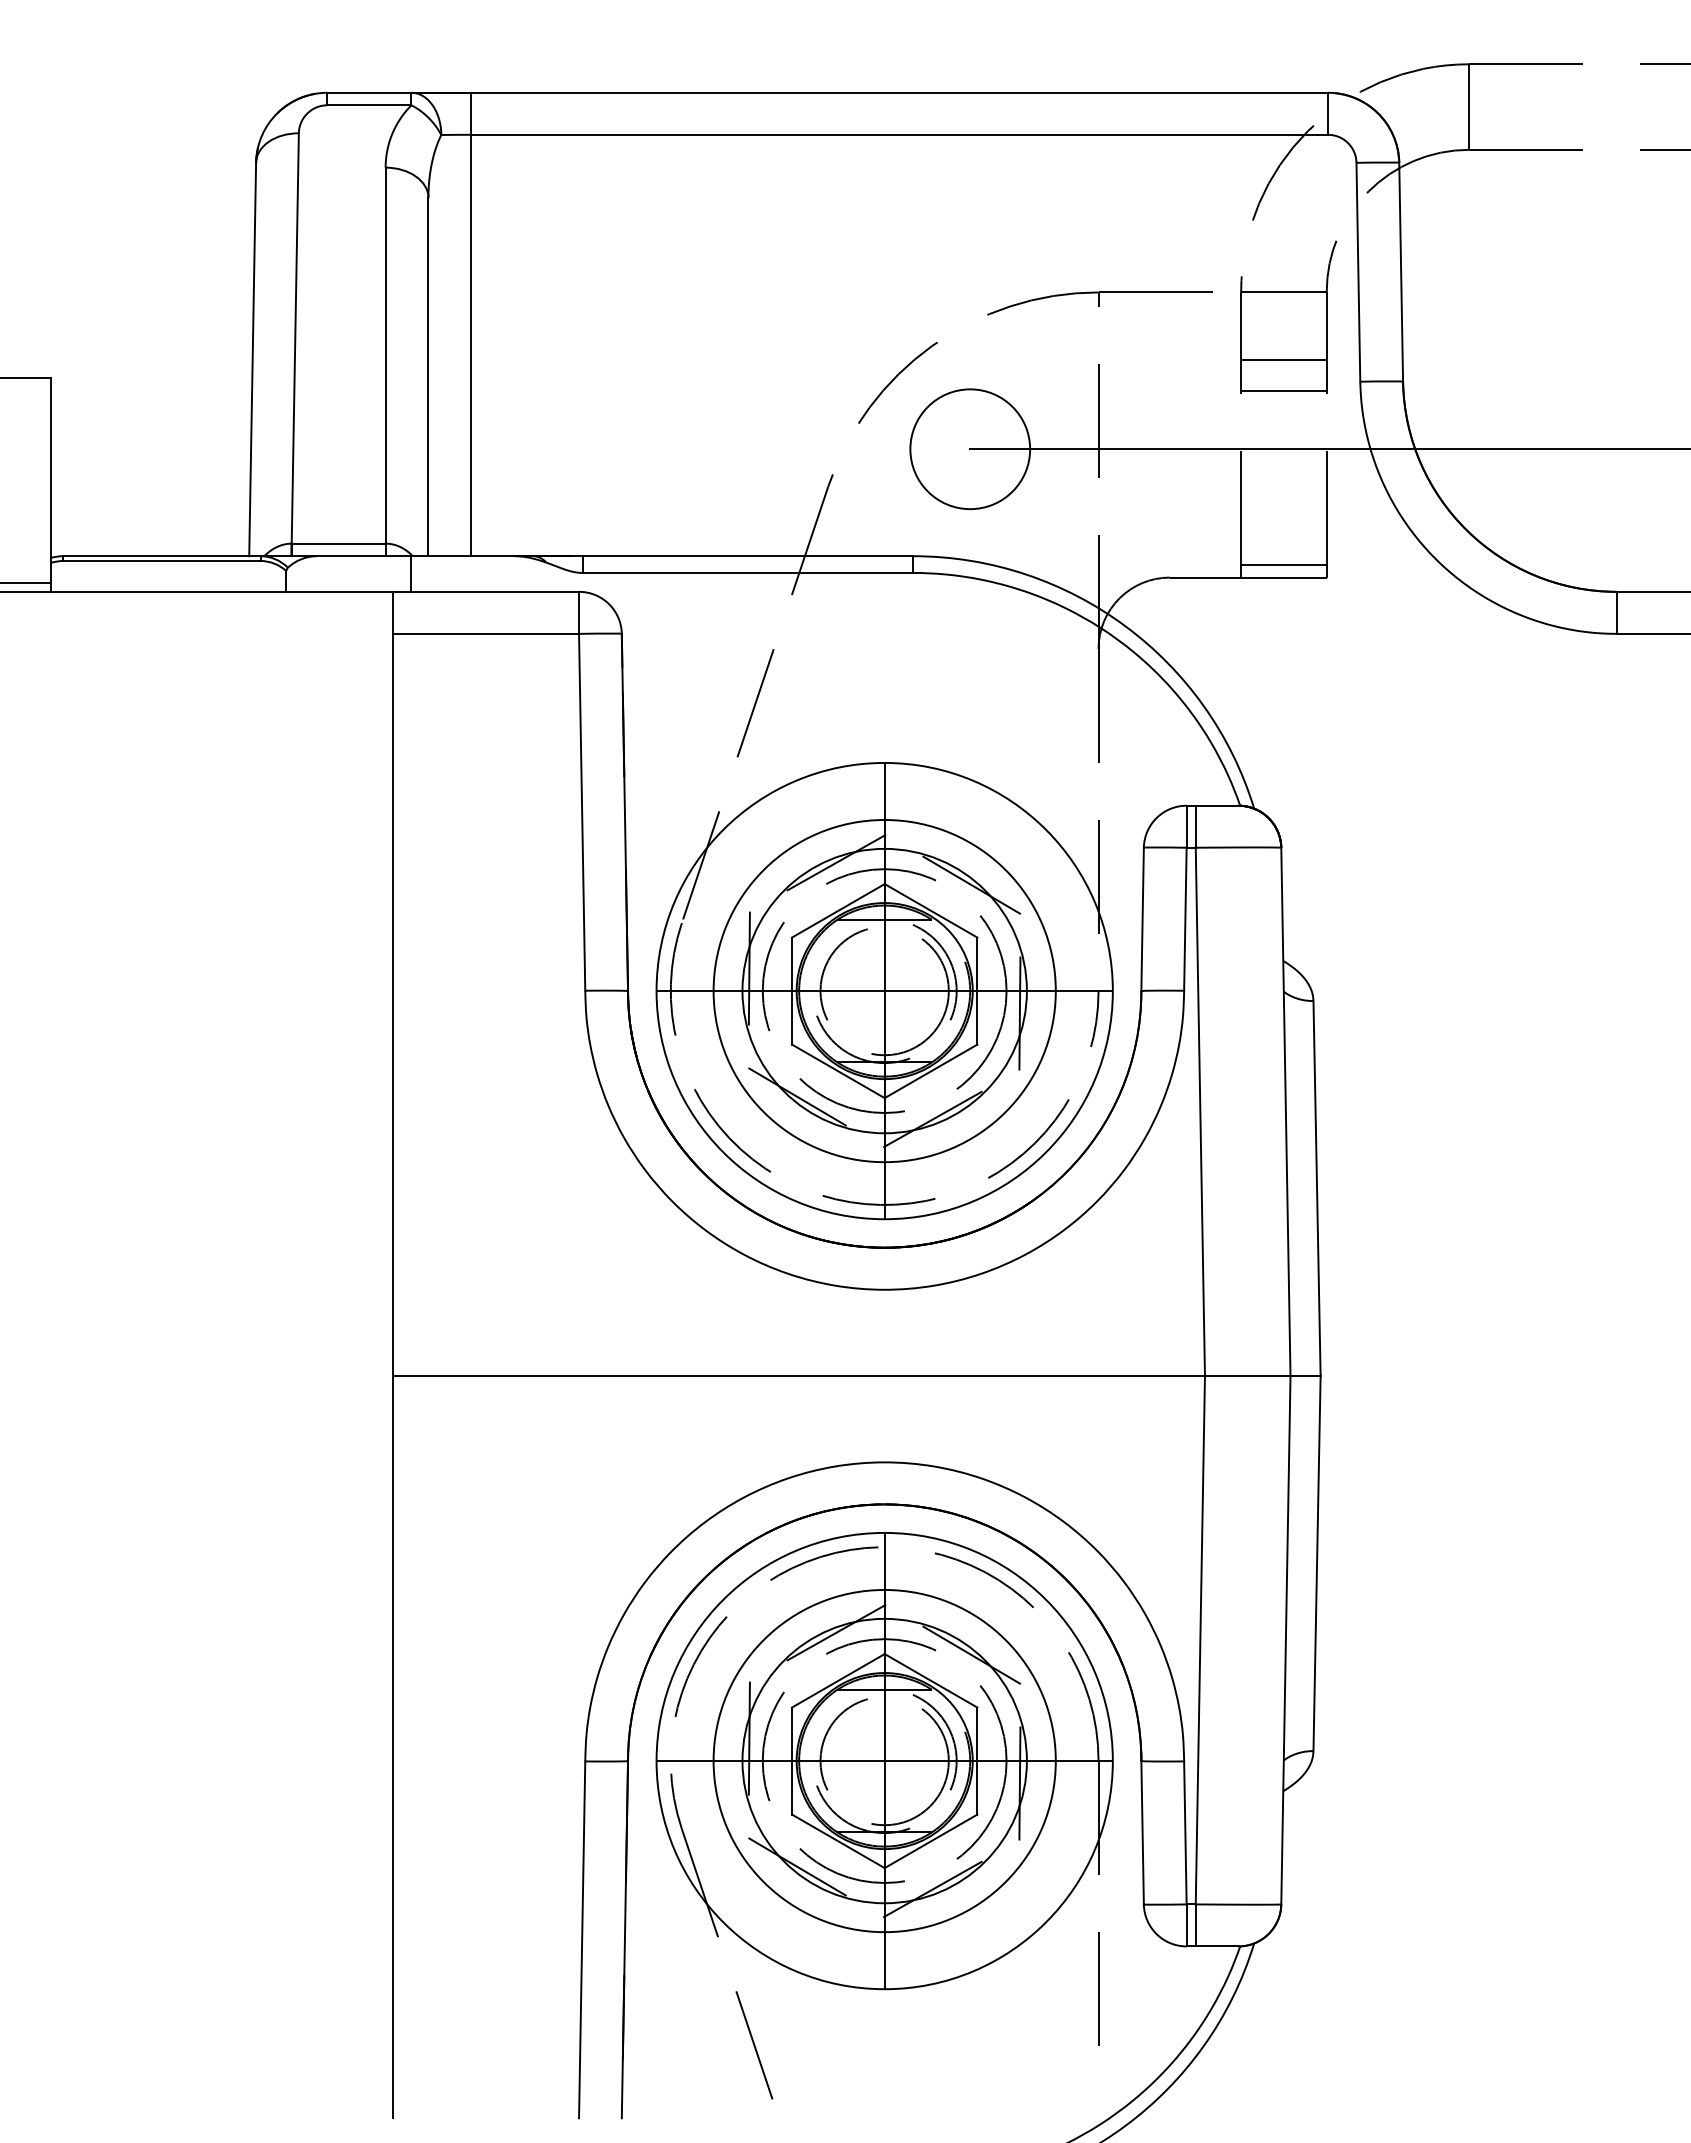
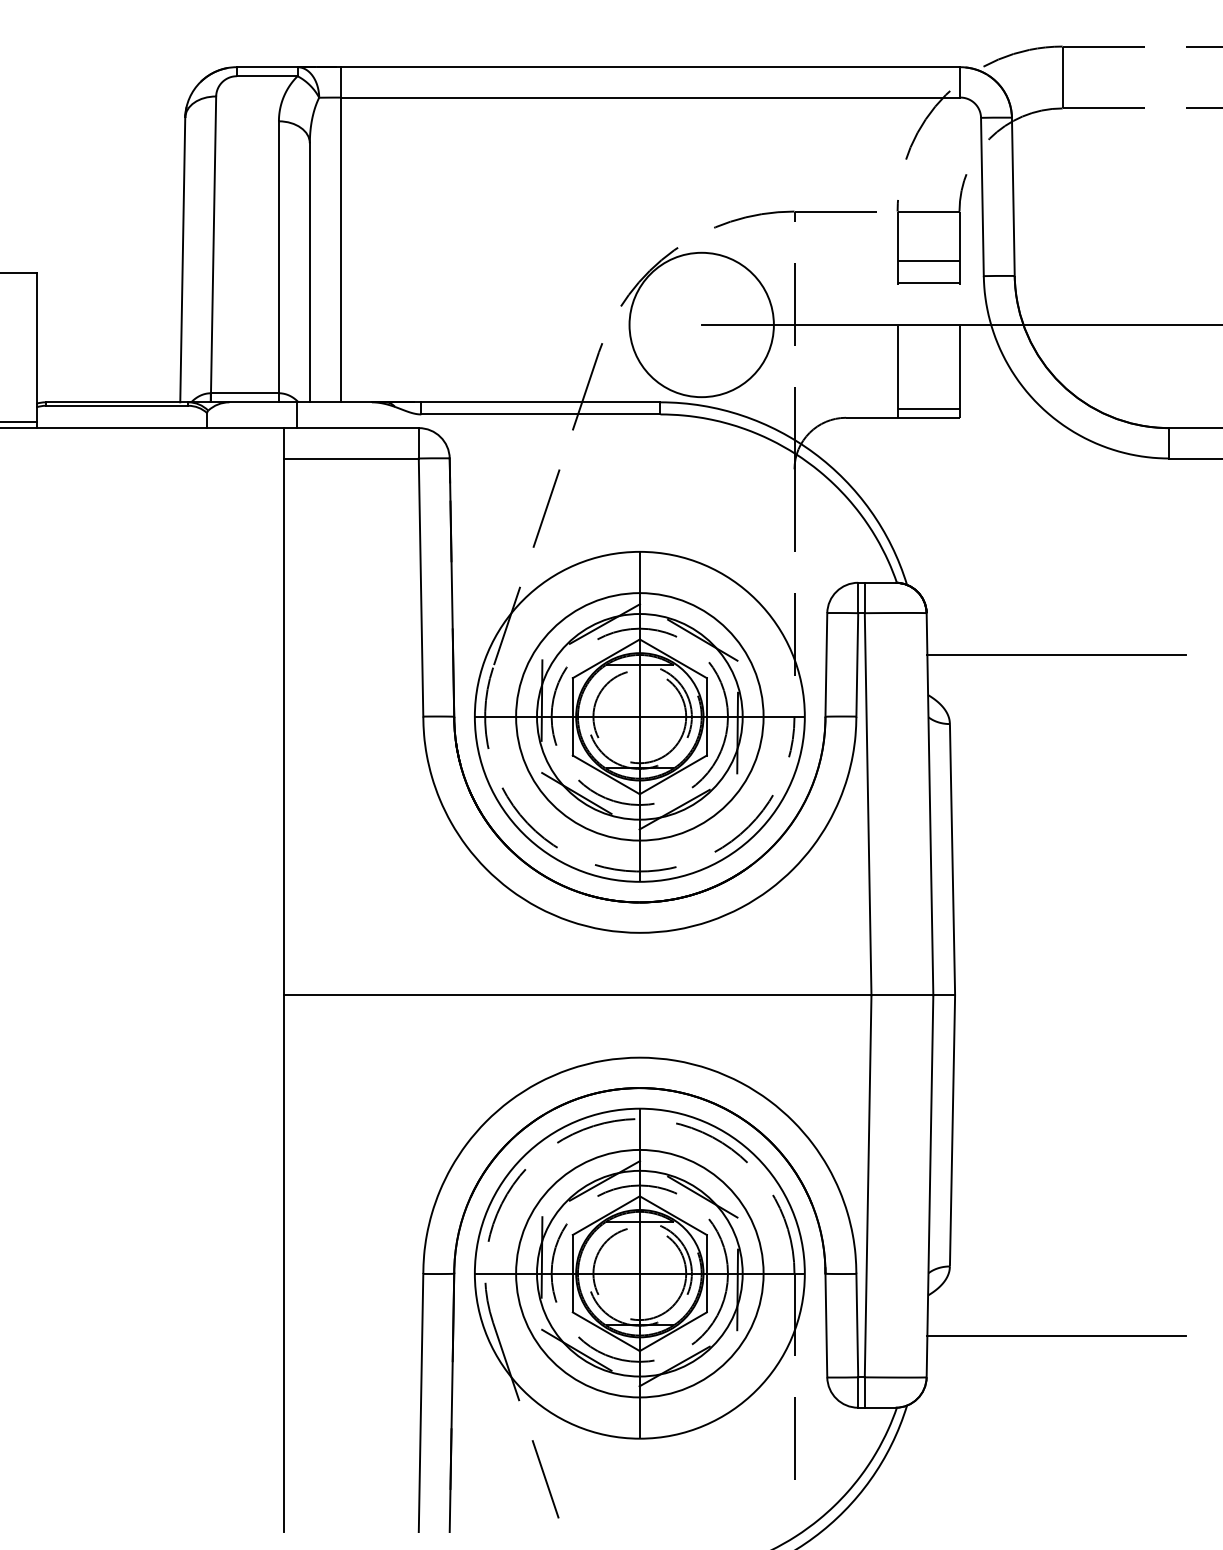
circle: (970, 449) -> (701, 325), size x1.67
line: (1461, 905) -> (1056, 654), added
line: (1461, 1846) -> (1056, 1335), added

